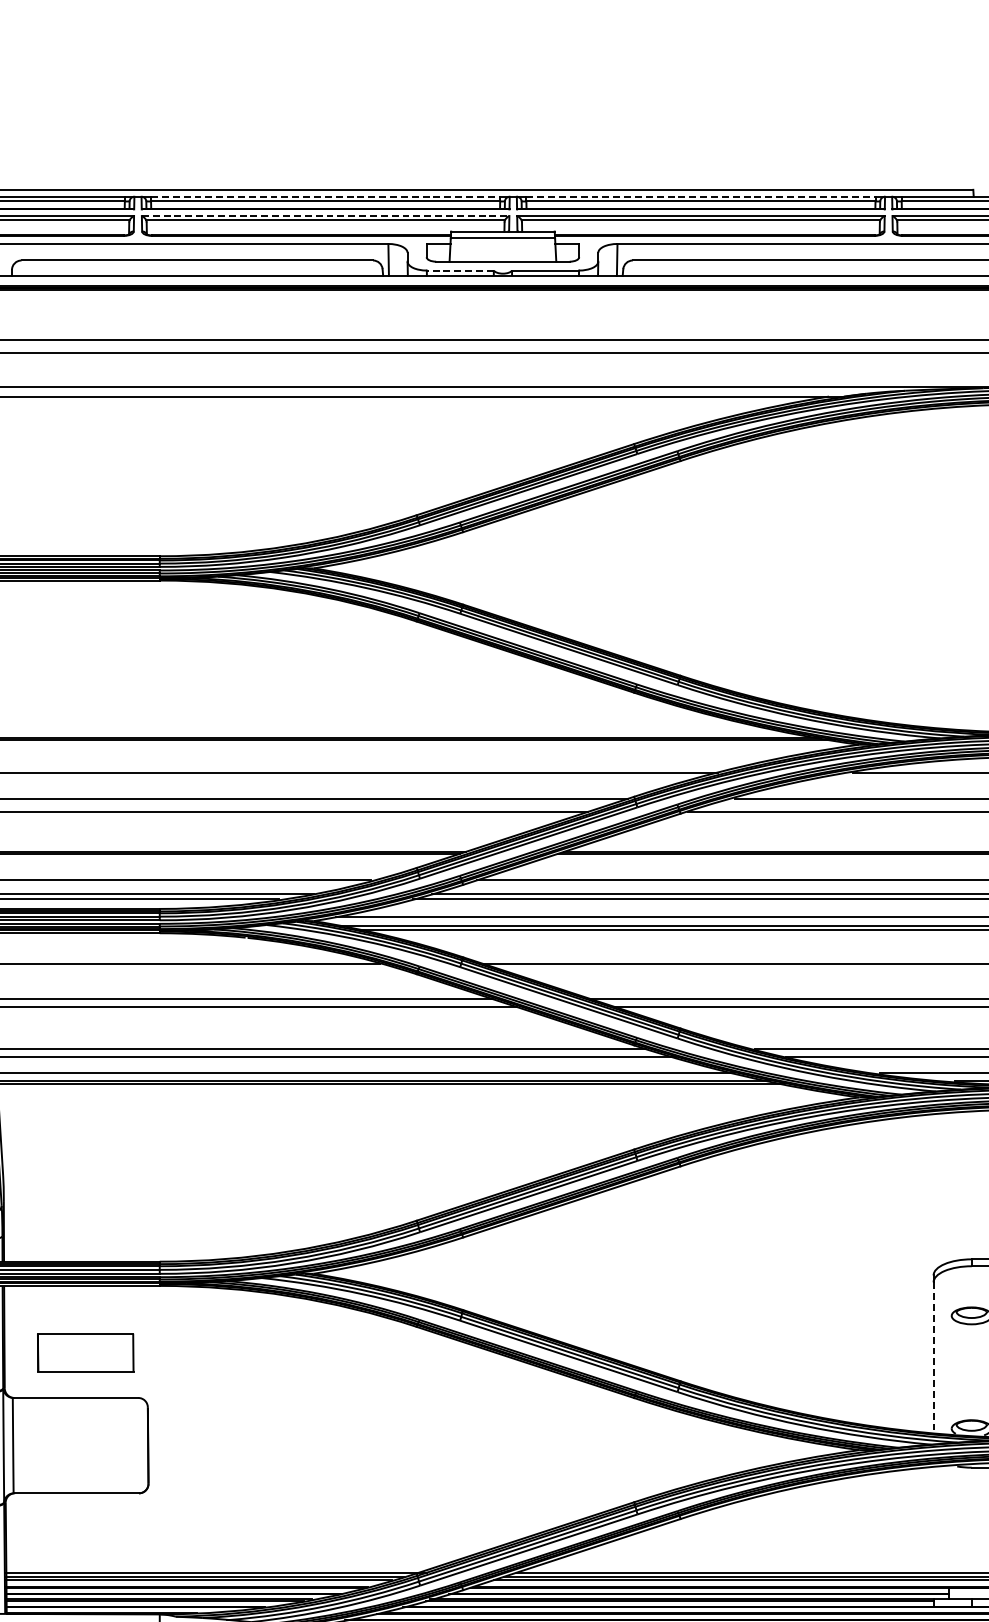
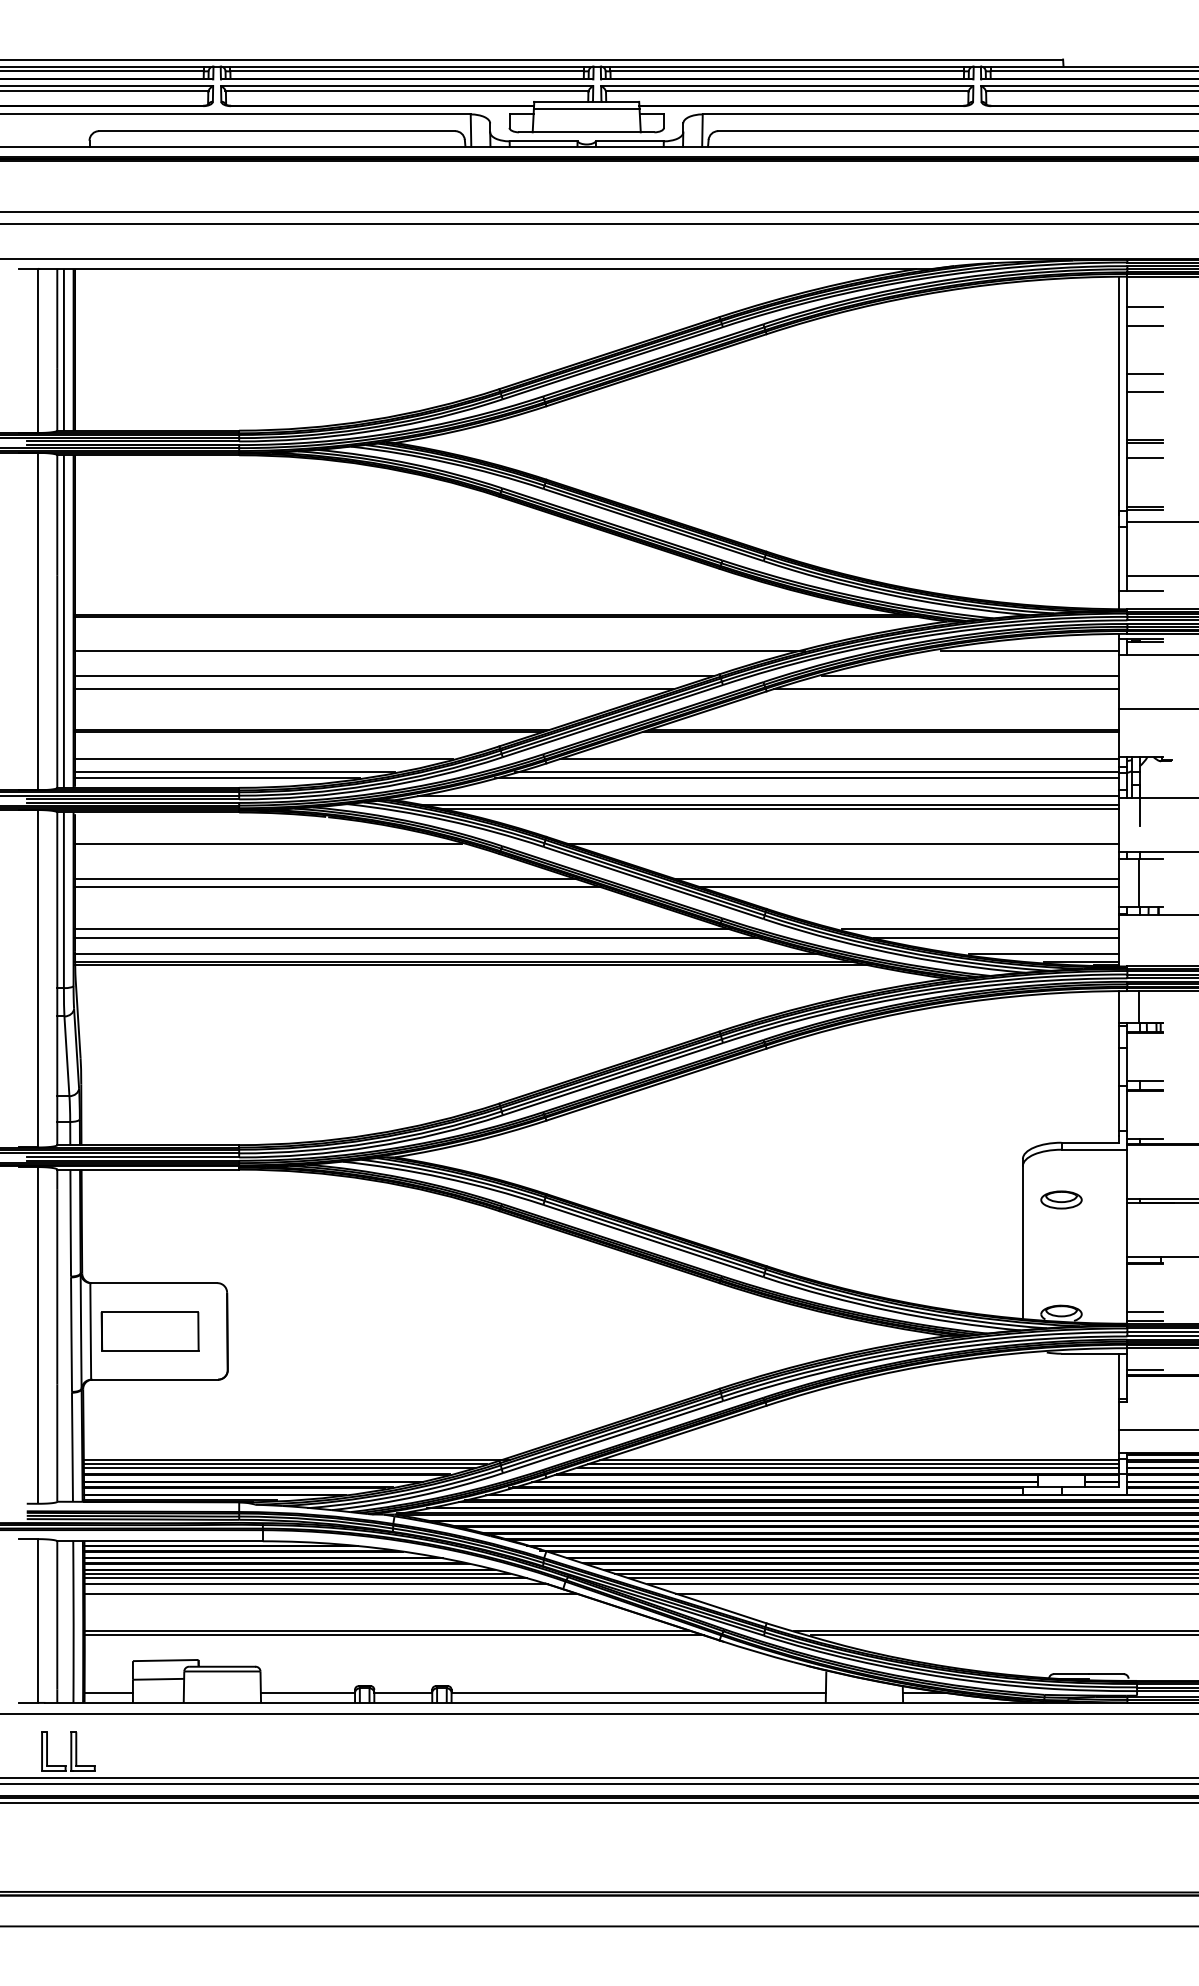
line: (325, 196) -> (407, 66), dashed -> solid
line: (701, 196) -> (787, 66), dashed -> solid
line: (325, 216) -> (407, 86), dashed -> solid
line: (460, 270) -> (543, 141), dashed -> solid
part: (85, 1352) -> (149, 1331), moved
line: (933, 1357) -> (1022, 1242), dashed -> solid

